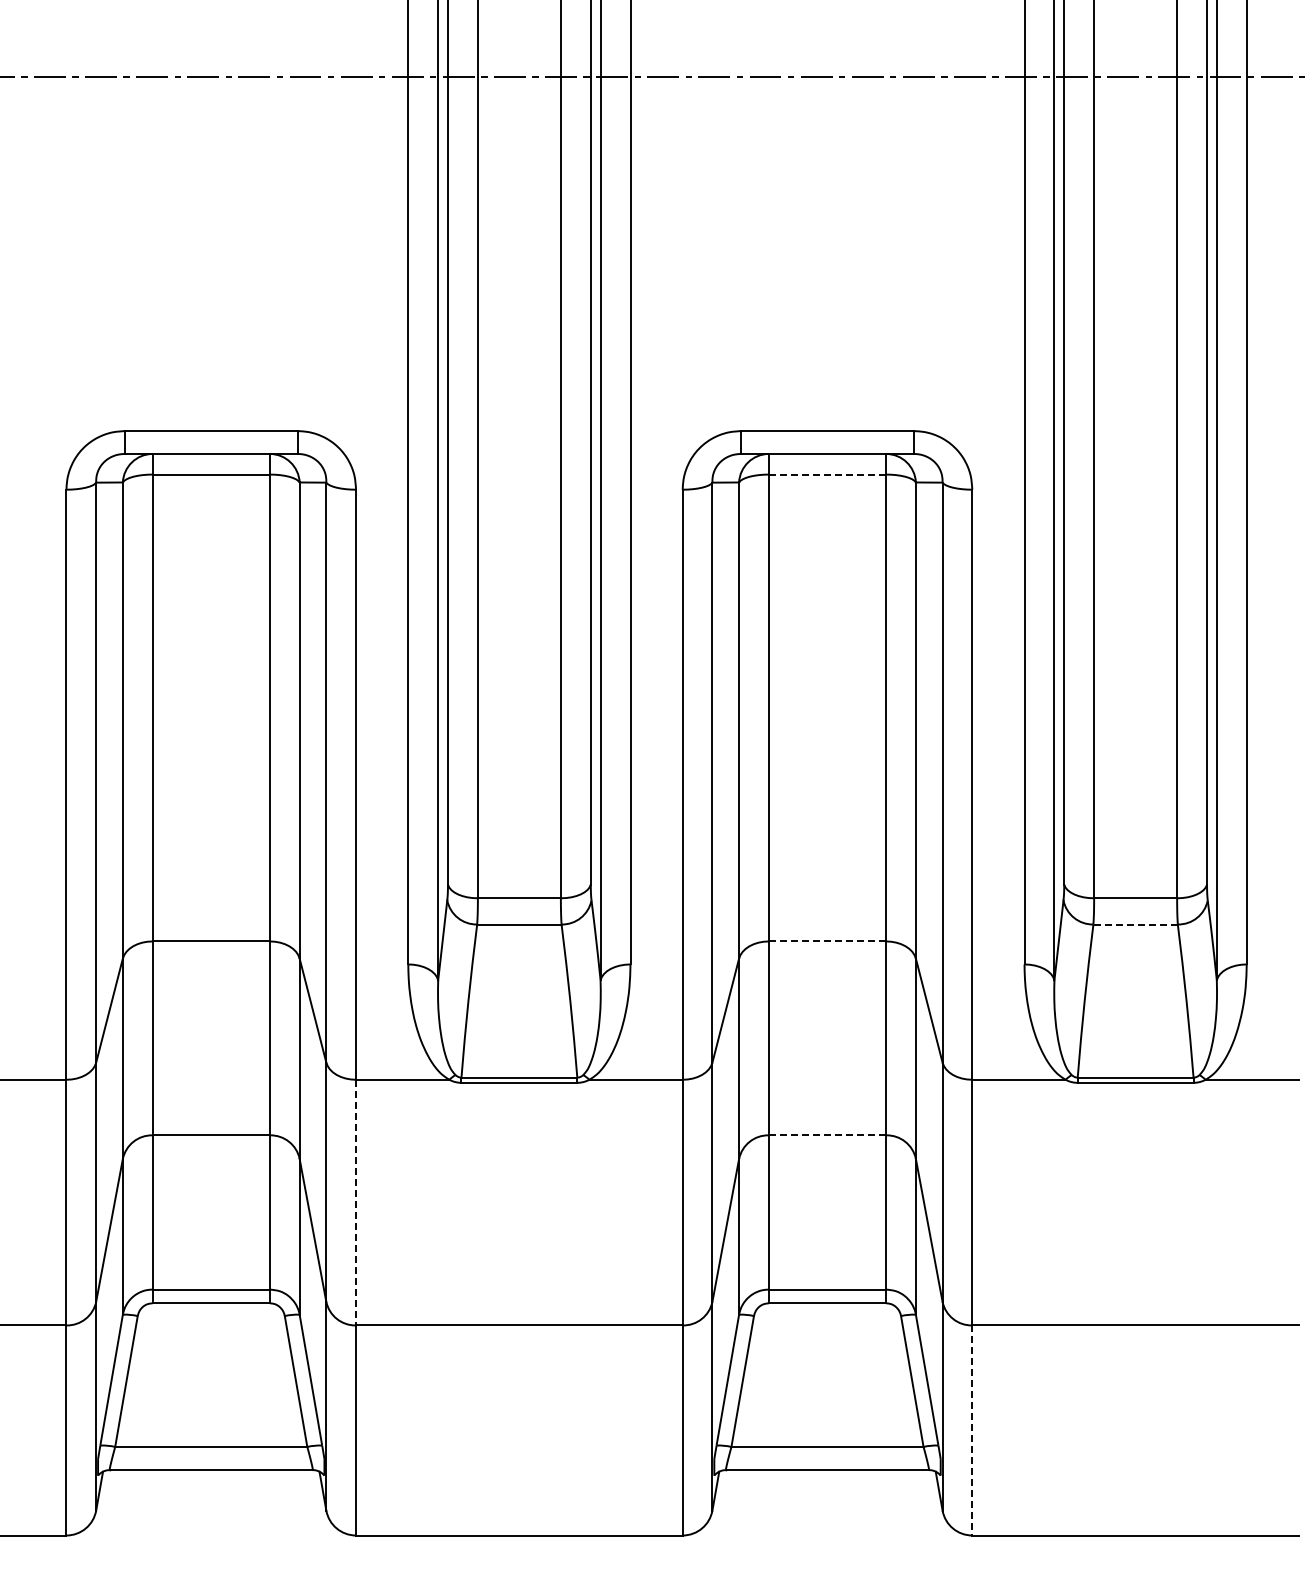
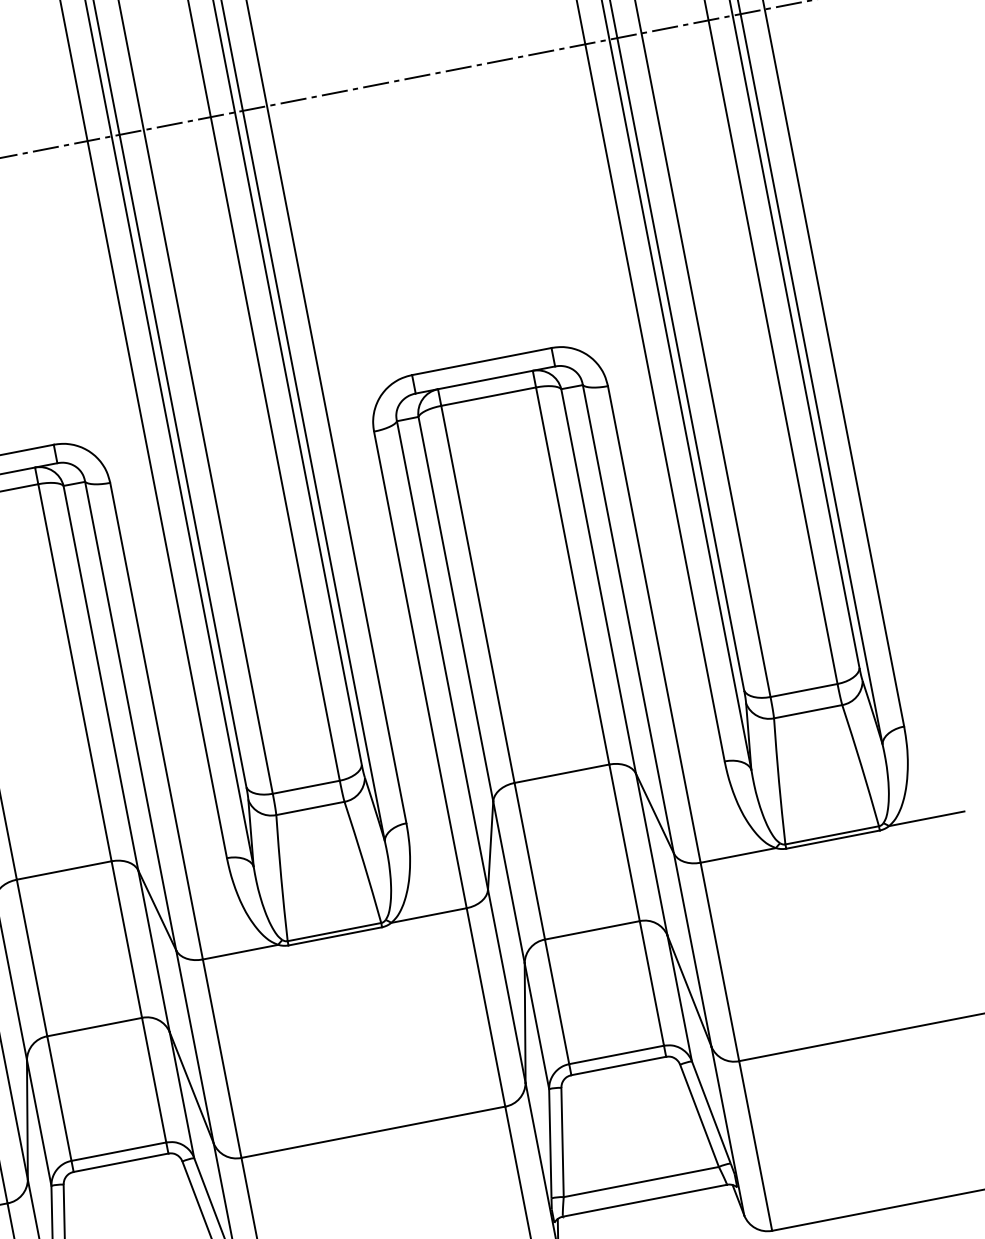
line: (827, 474) -> (488, 396), dashed -> solid
line: (1135, 924) -> (808, 711), dashed -> solid
line: (827, 941) -> (561, 773), dashed -> solid
line: (827, 1135) -> (592, 930), dashed -> solid
line: (356, 1202) -> (222, 1058), dashed -> solid
line: (972, 1430) -> (755, 1145), dashed -> solid

